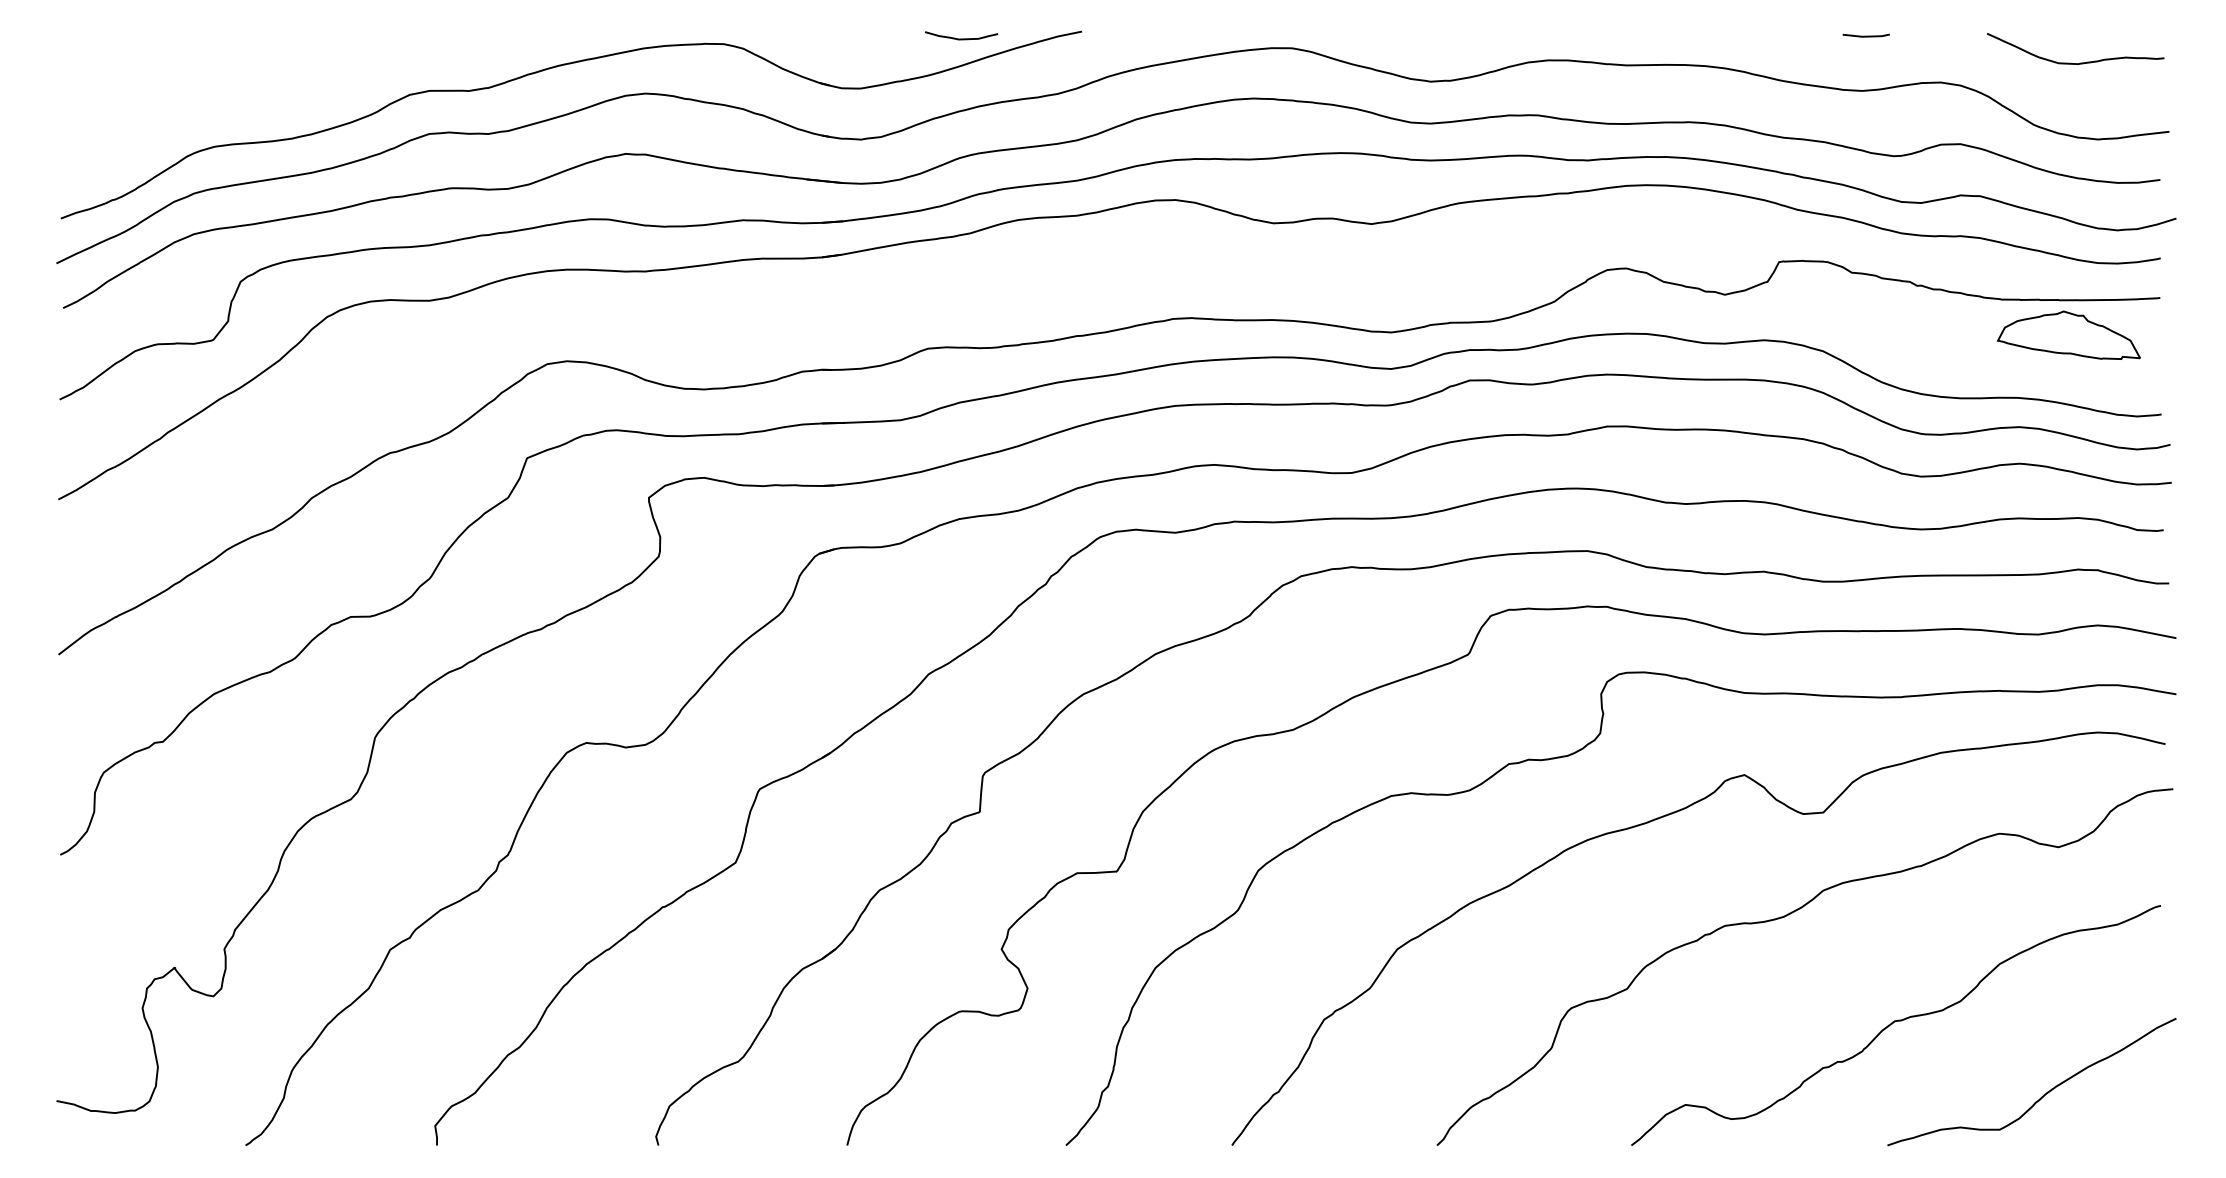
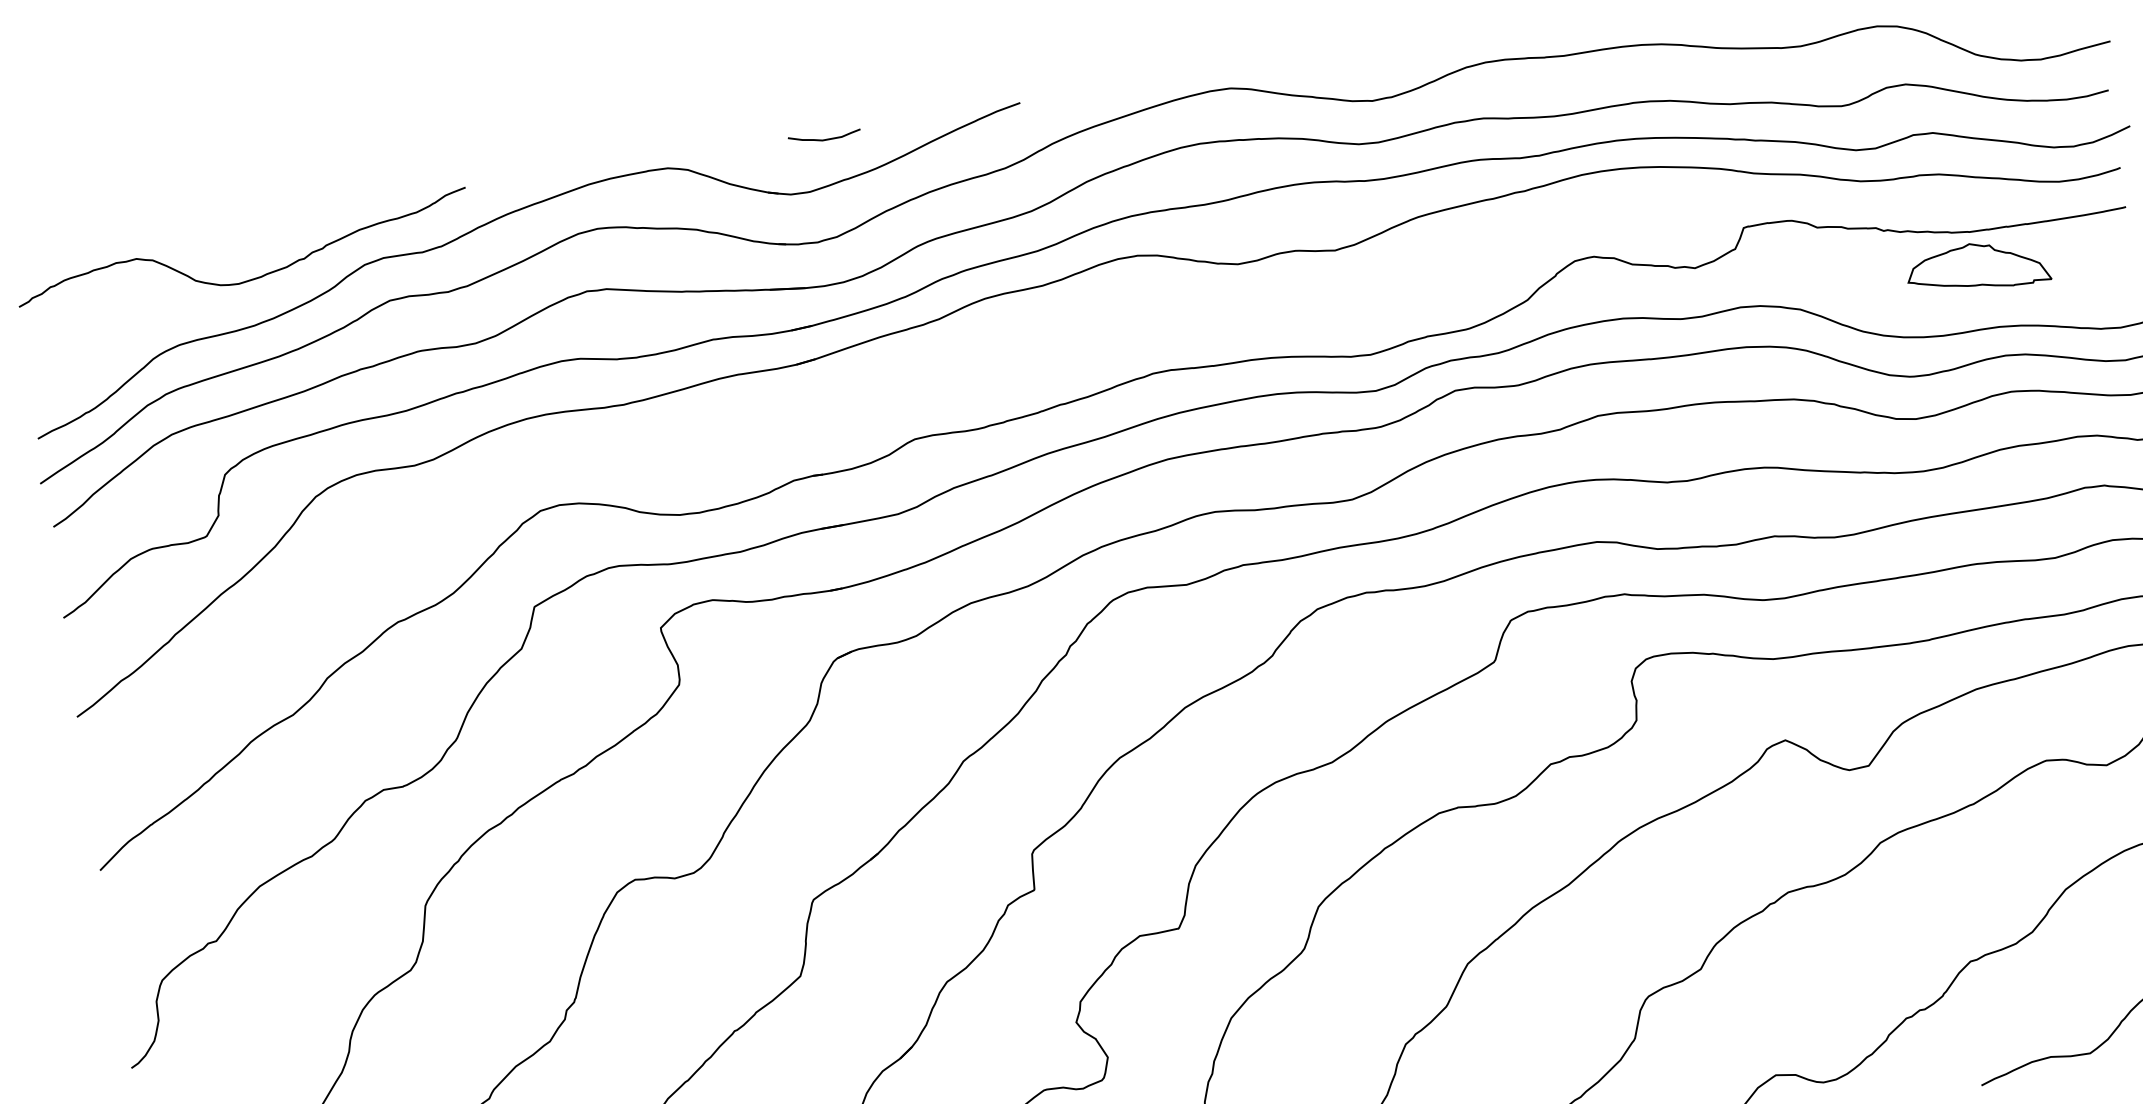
curve: (961, 38) -> (824, 139), moved
curve: (297, 91) -> (253, 278), added
part: (2068, 334) -> (1977, 266), moved

